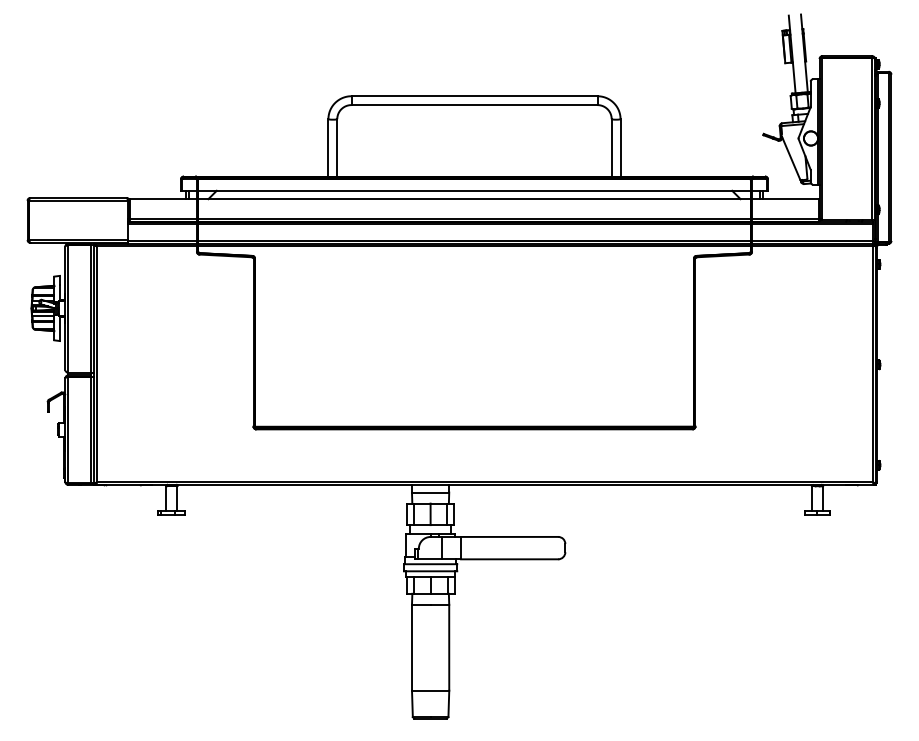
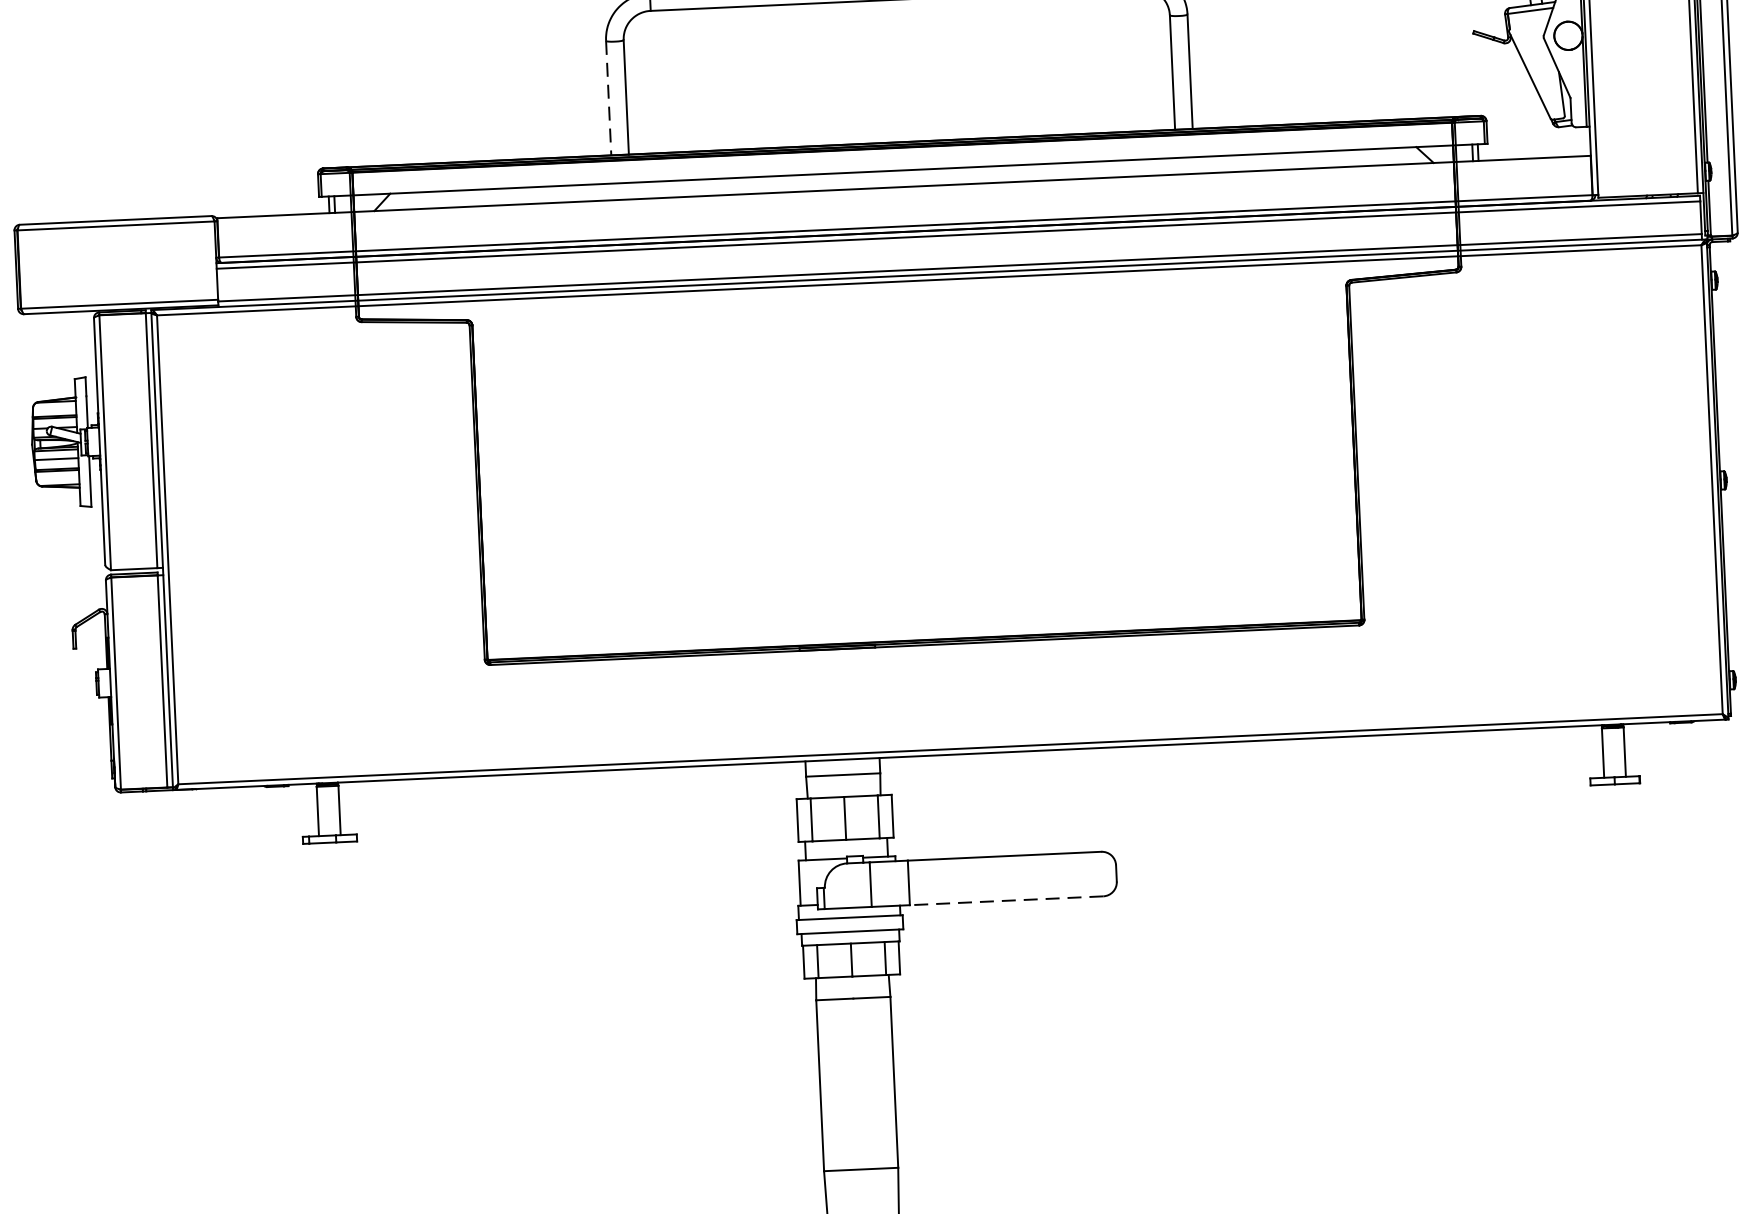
line: (328, 147) -> (608, 97), solid -> dashed
line: (509, 559) -> (1006, 901), solid -> dashed

